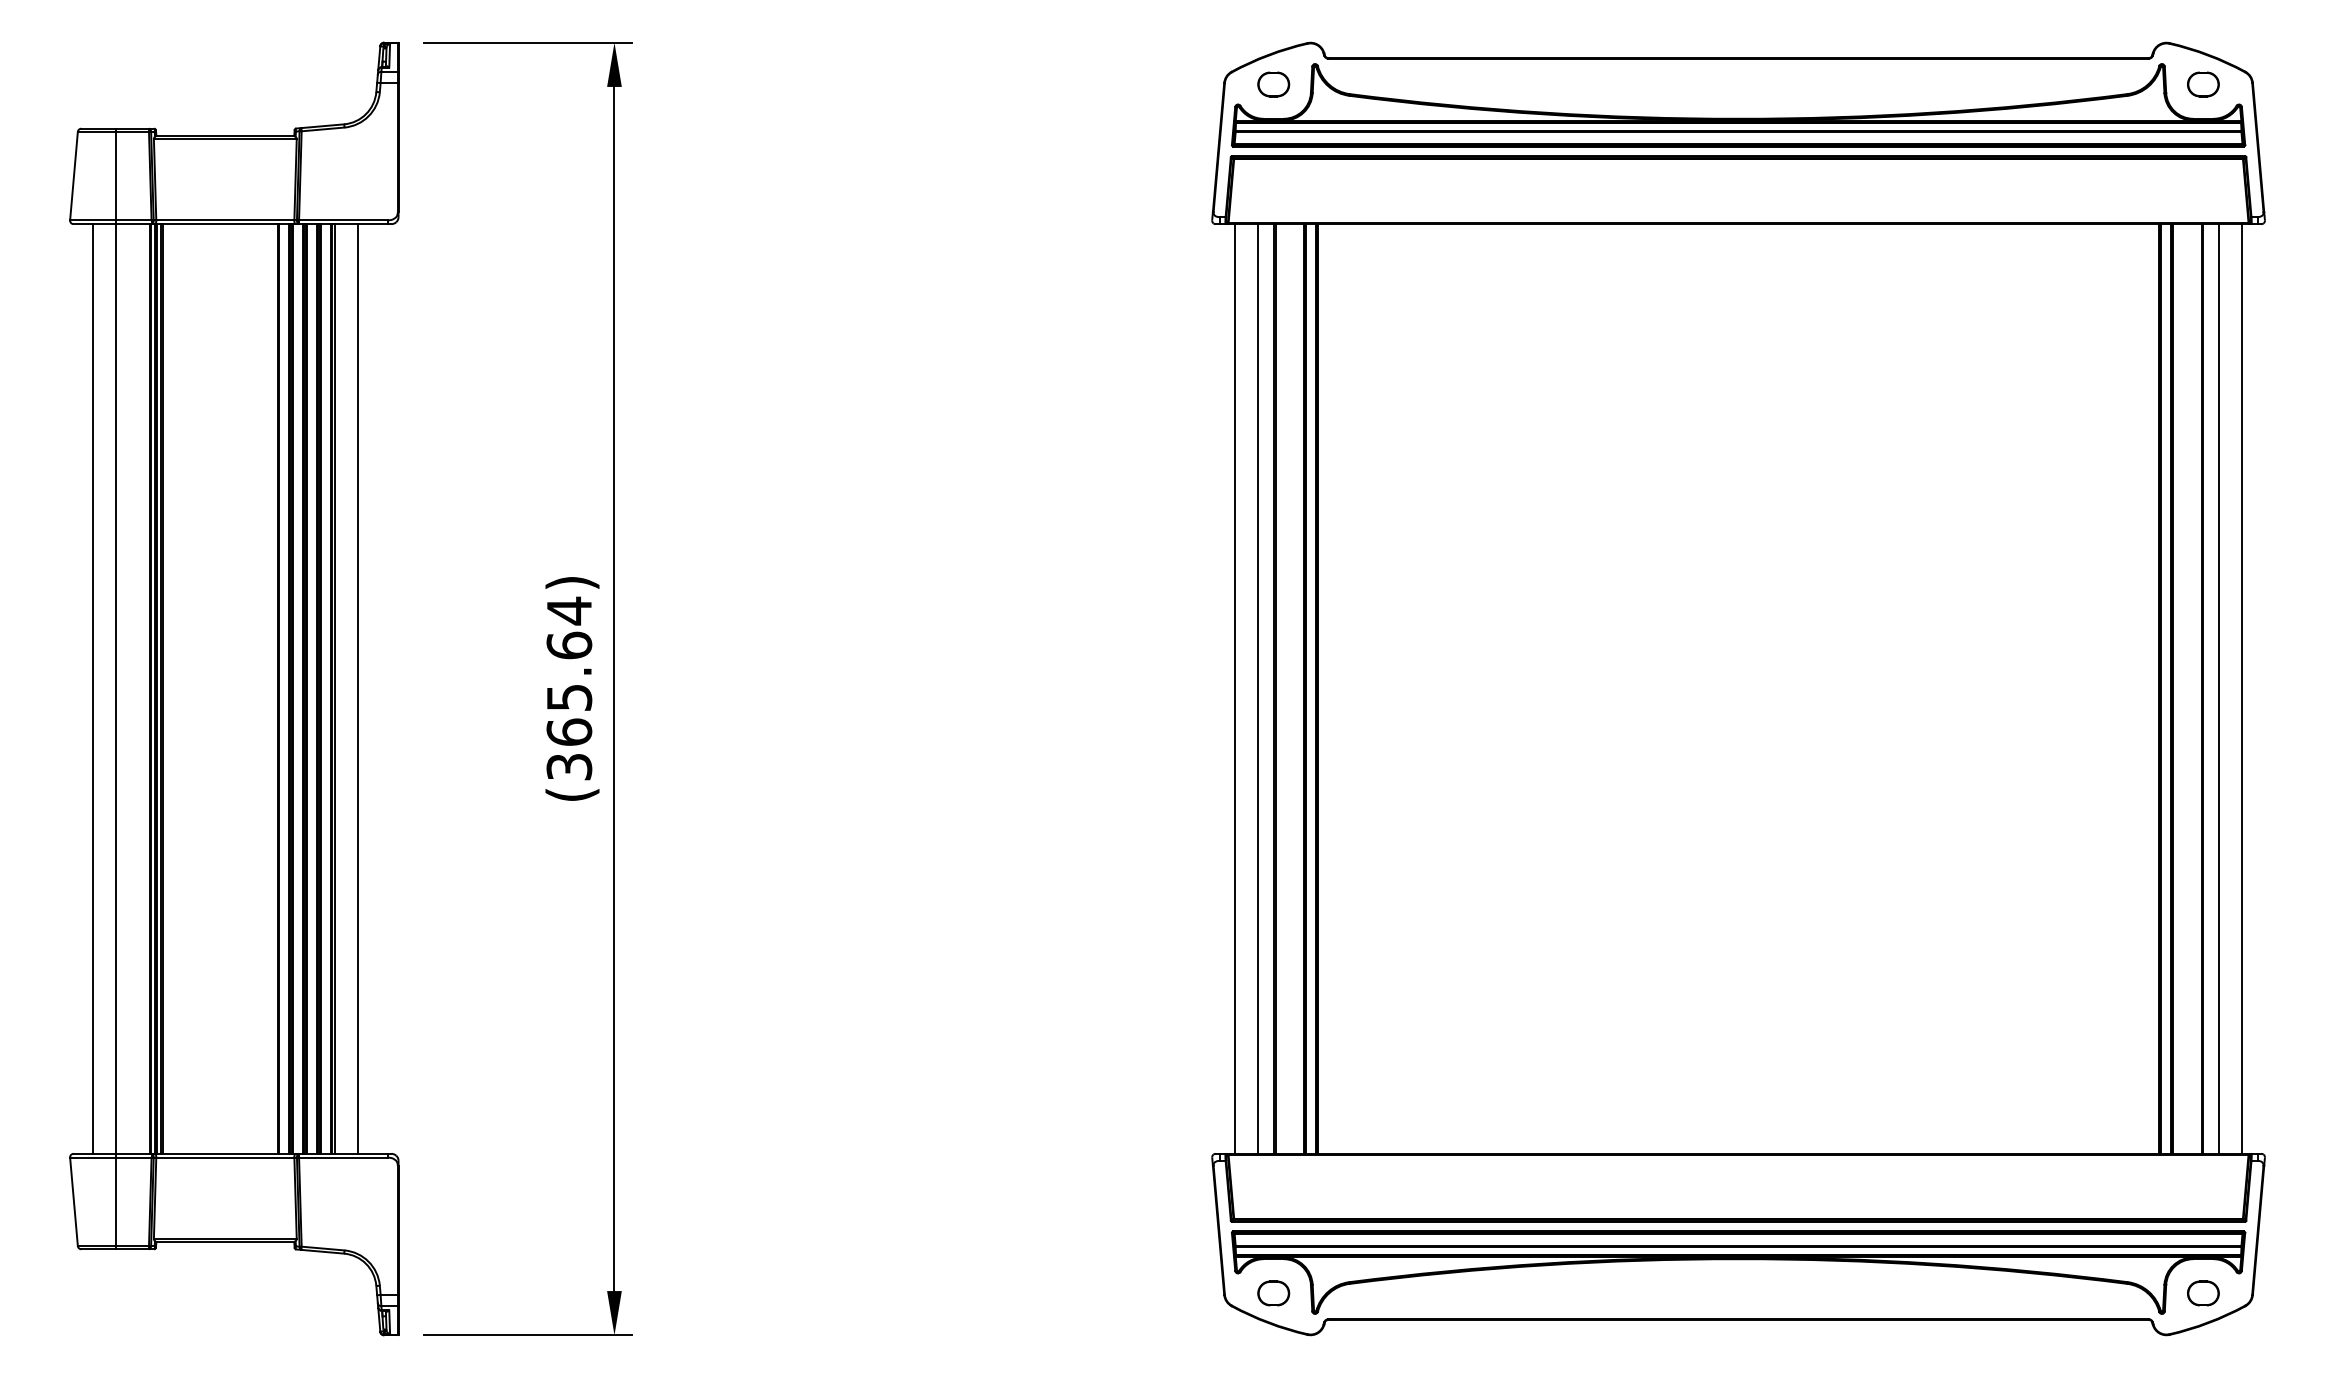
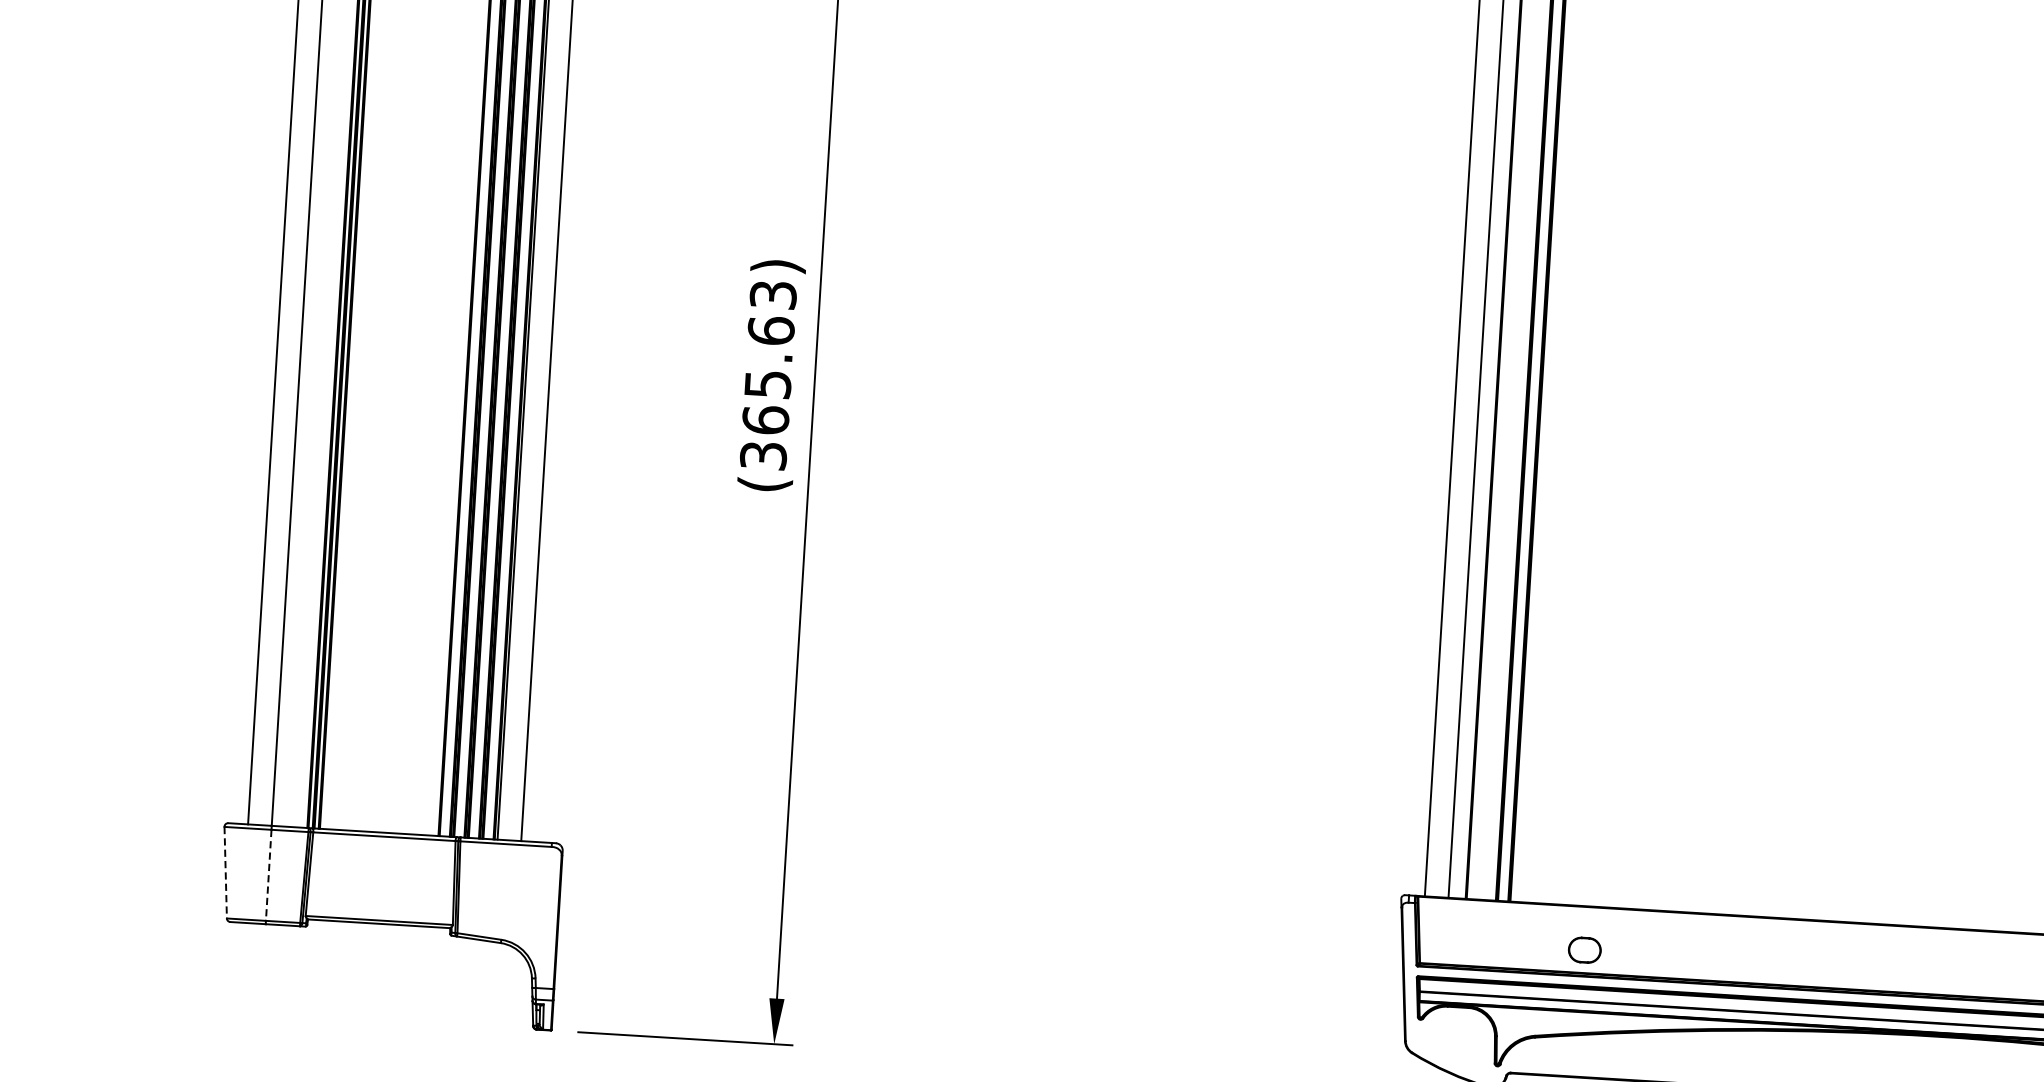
text: (569, 610) -> (773, 294), (365.64) -> (365.63)
line: (74, 1202) -> (226, 873), solid -> dashed
line: (115, 1202) -> (268, 875), solid -> dashed
part: (1273, 1293) -> (1584, 950), moved

